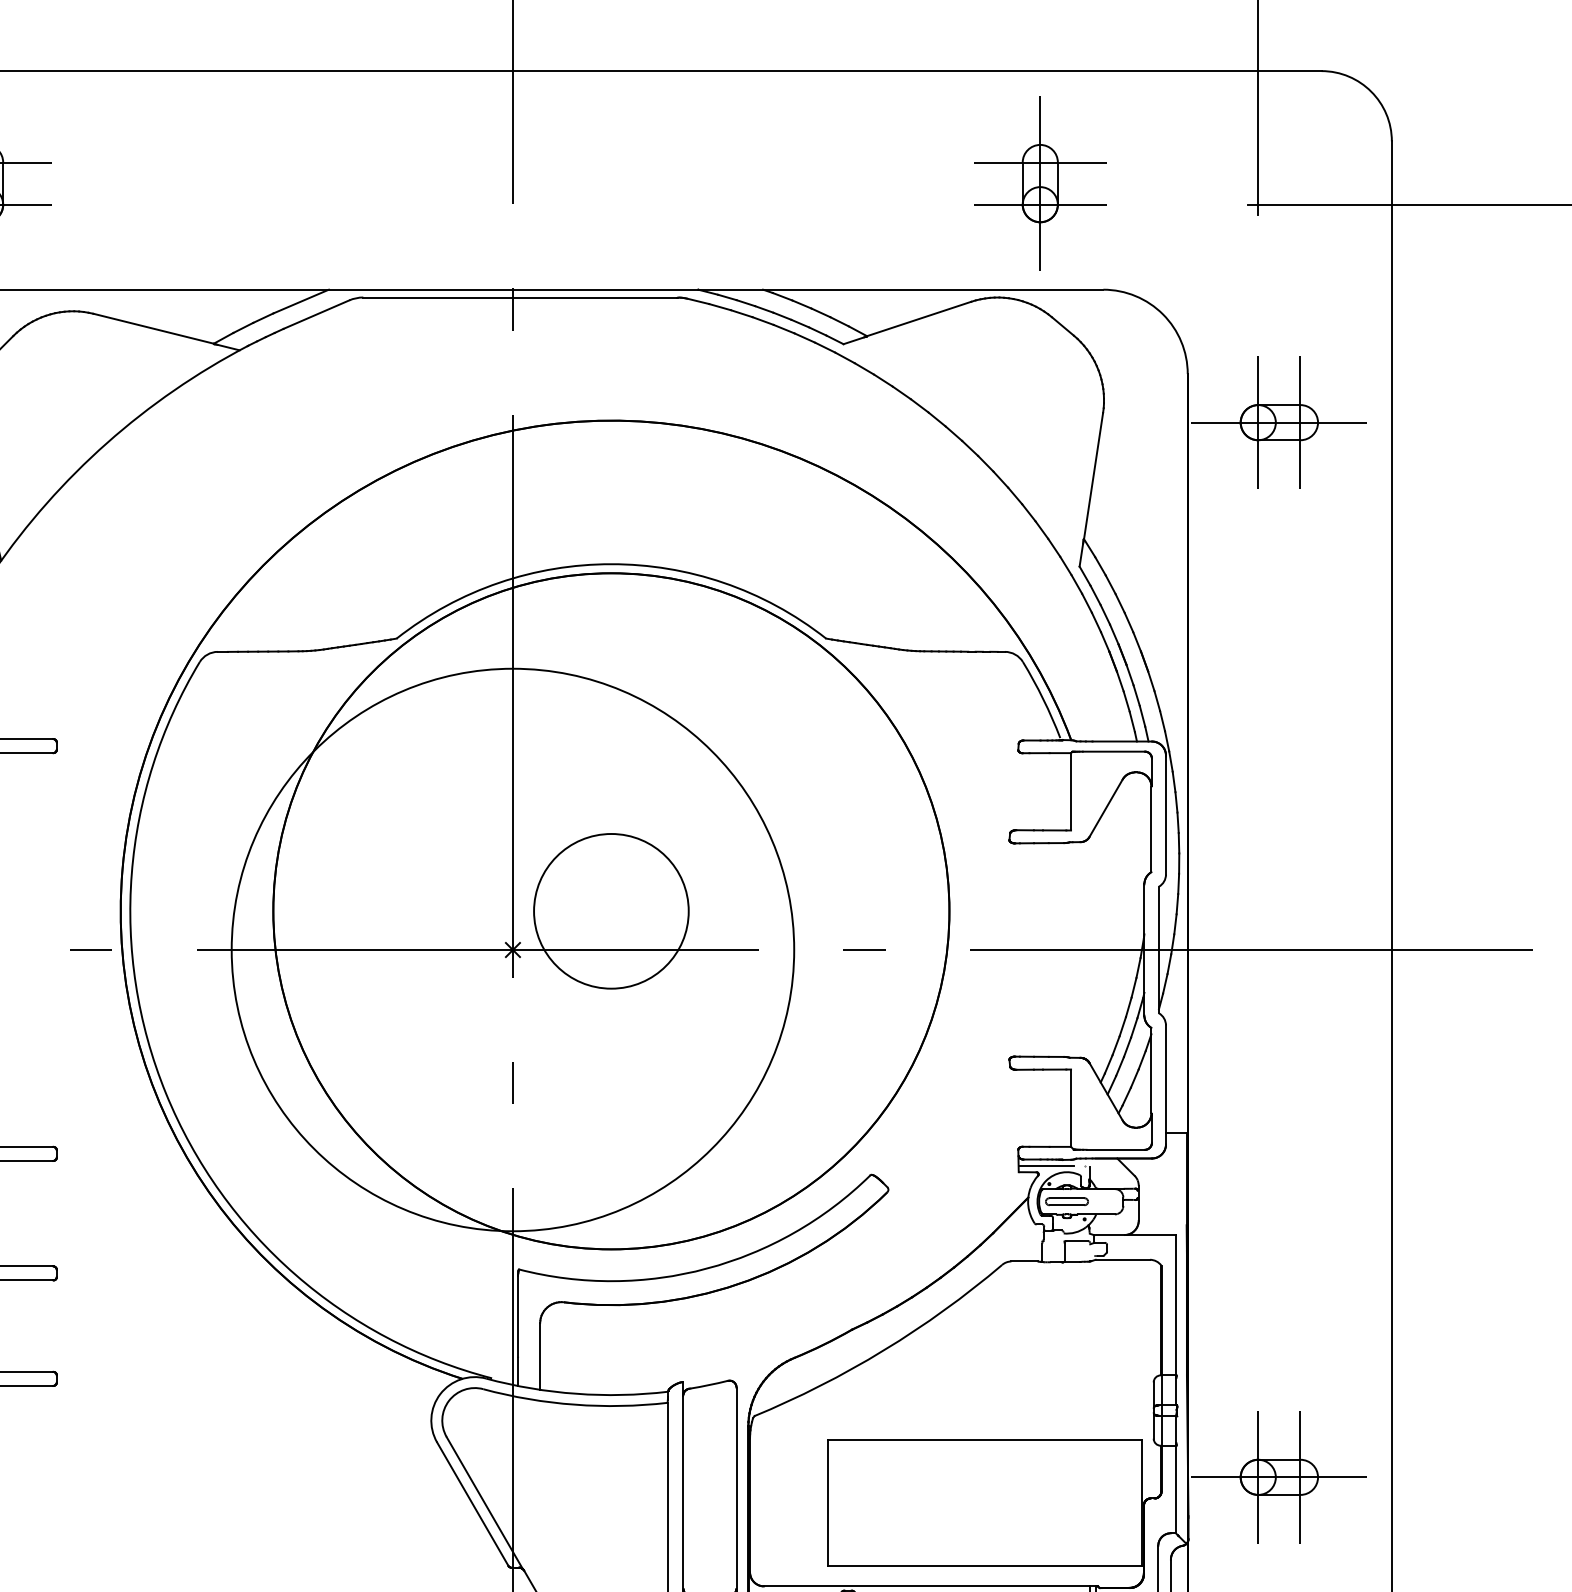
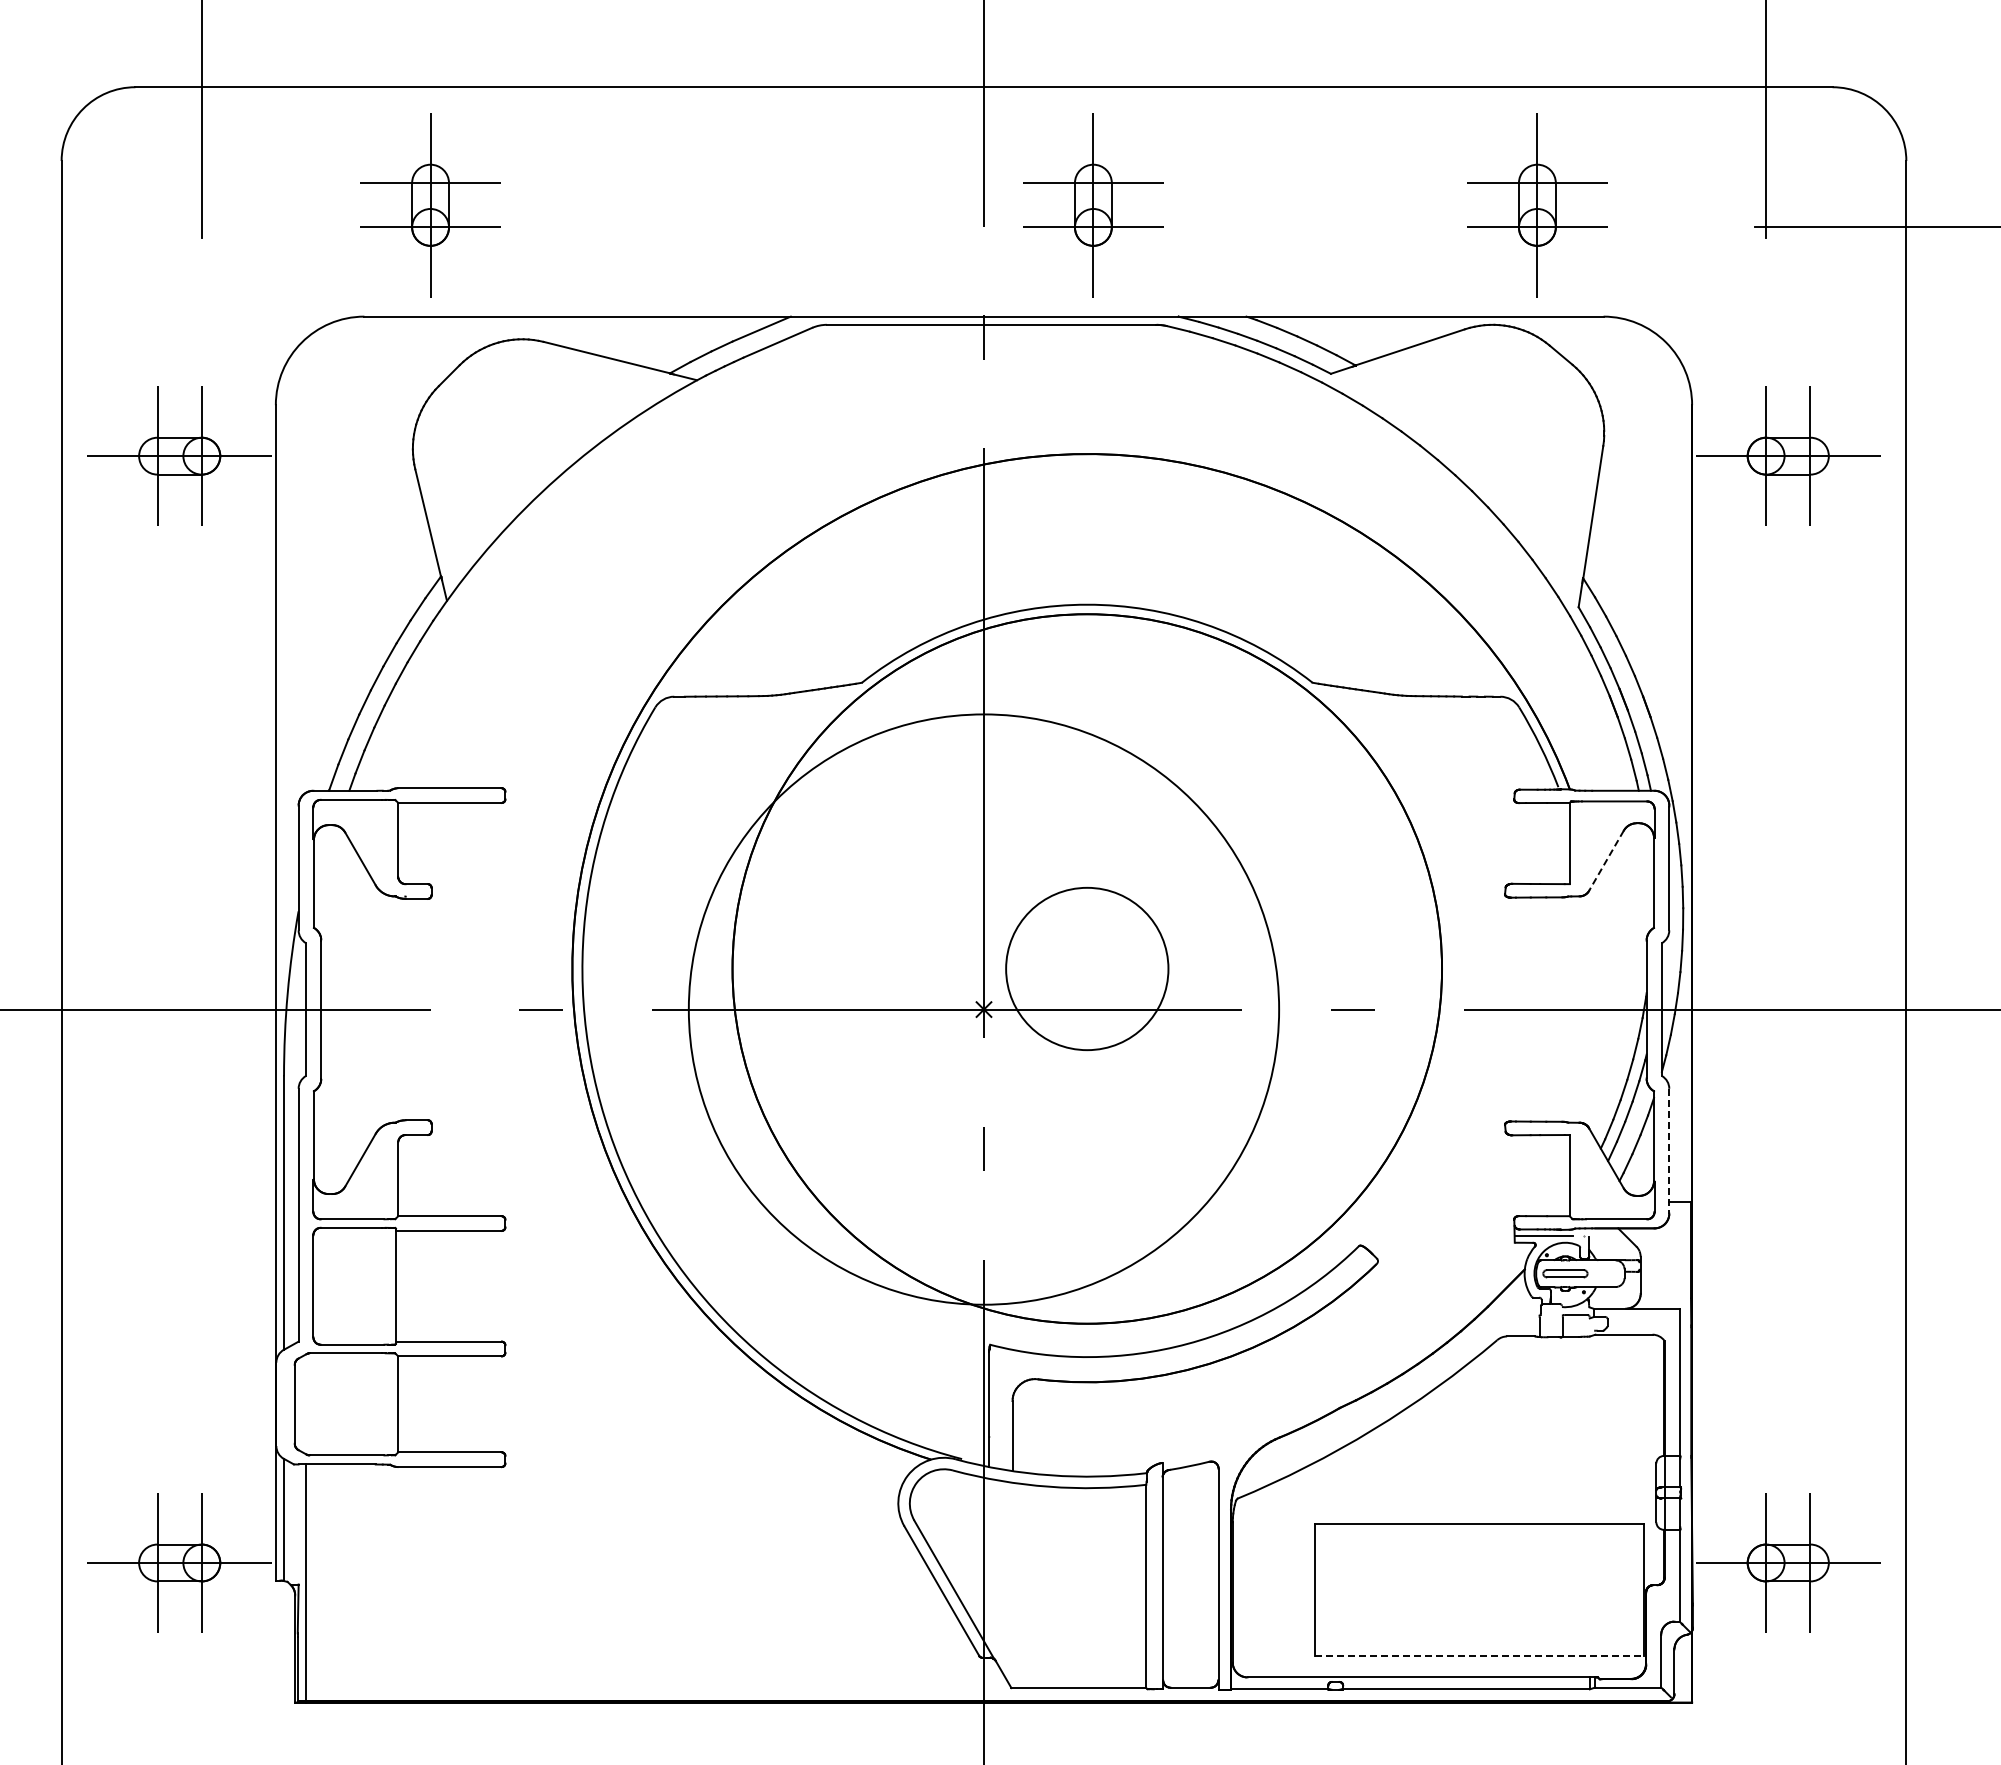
part: (617, 183) -> (1093, 205), added
line: (1106, 807) -> (1606, 860), solid -> dashed
line: (1166, 1085) -> (1669, 1151), solid -> dashed
line: (985, 1566) -> (1479, 1656), solid -> dashed

